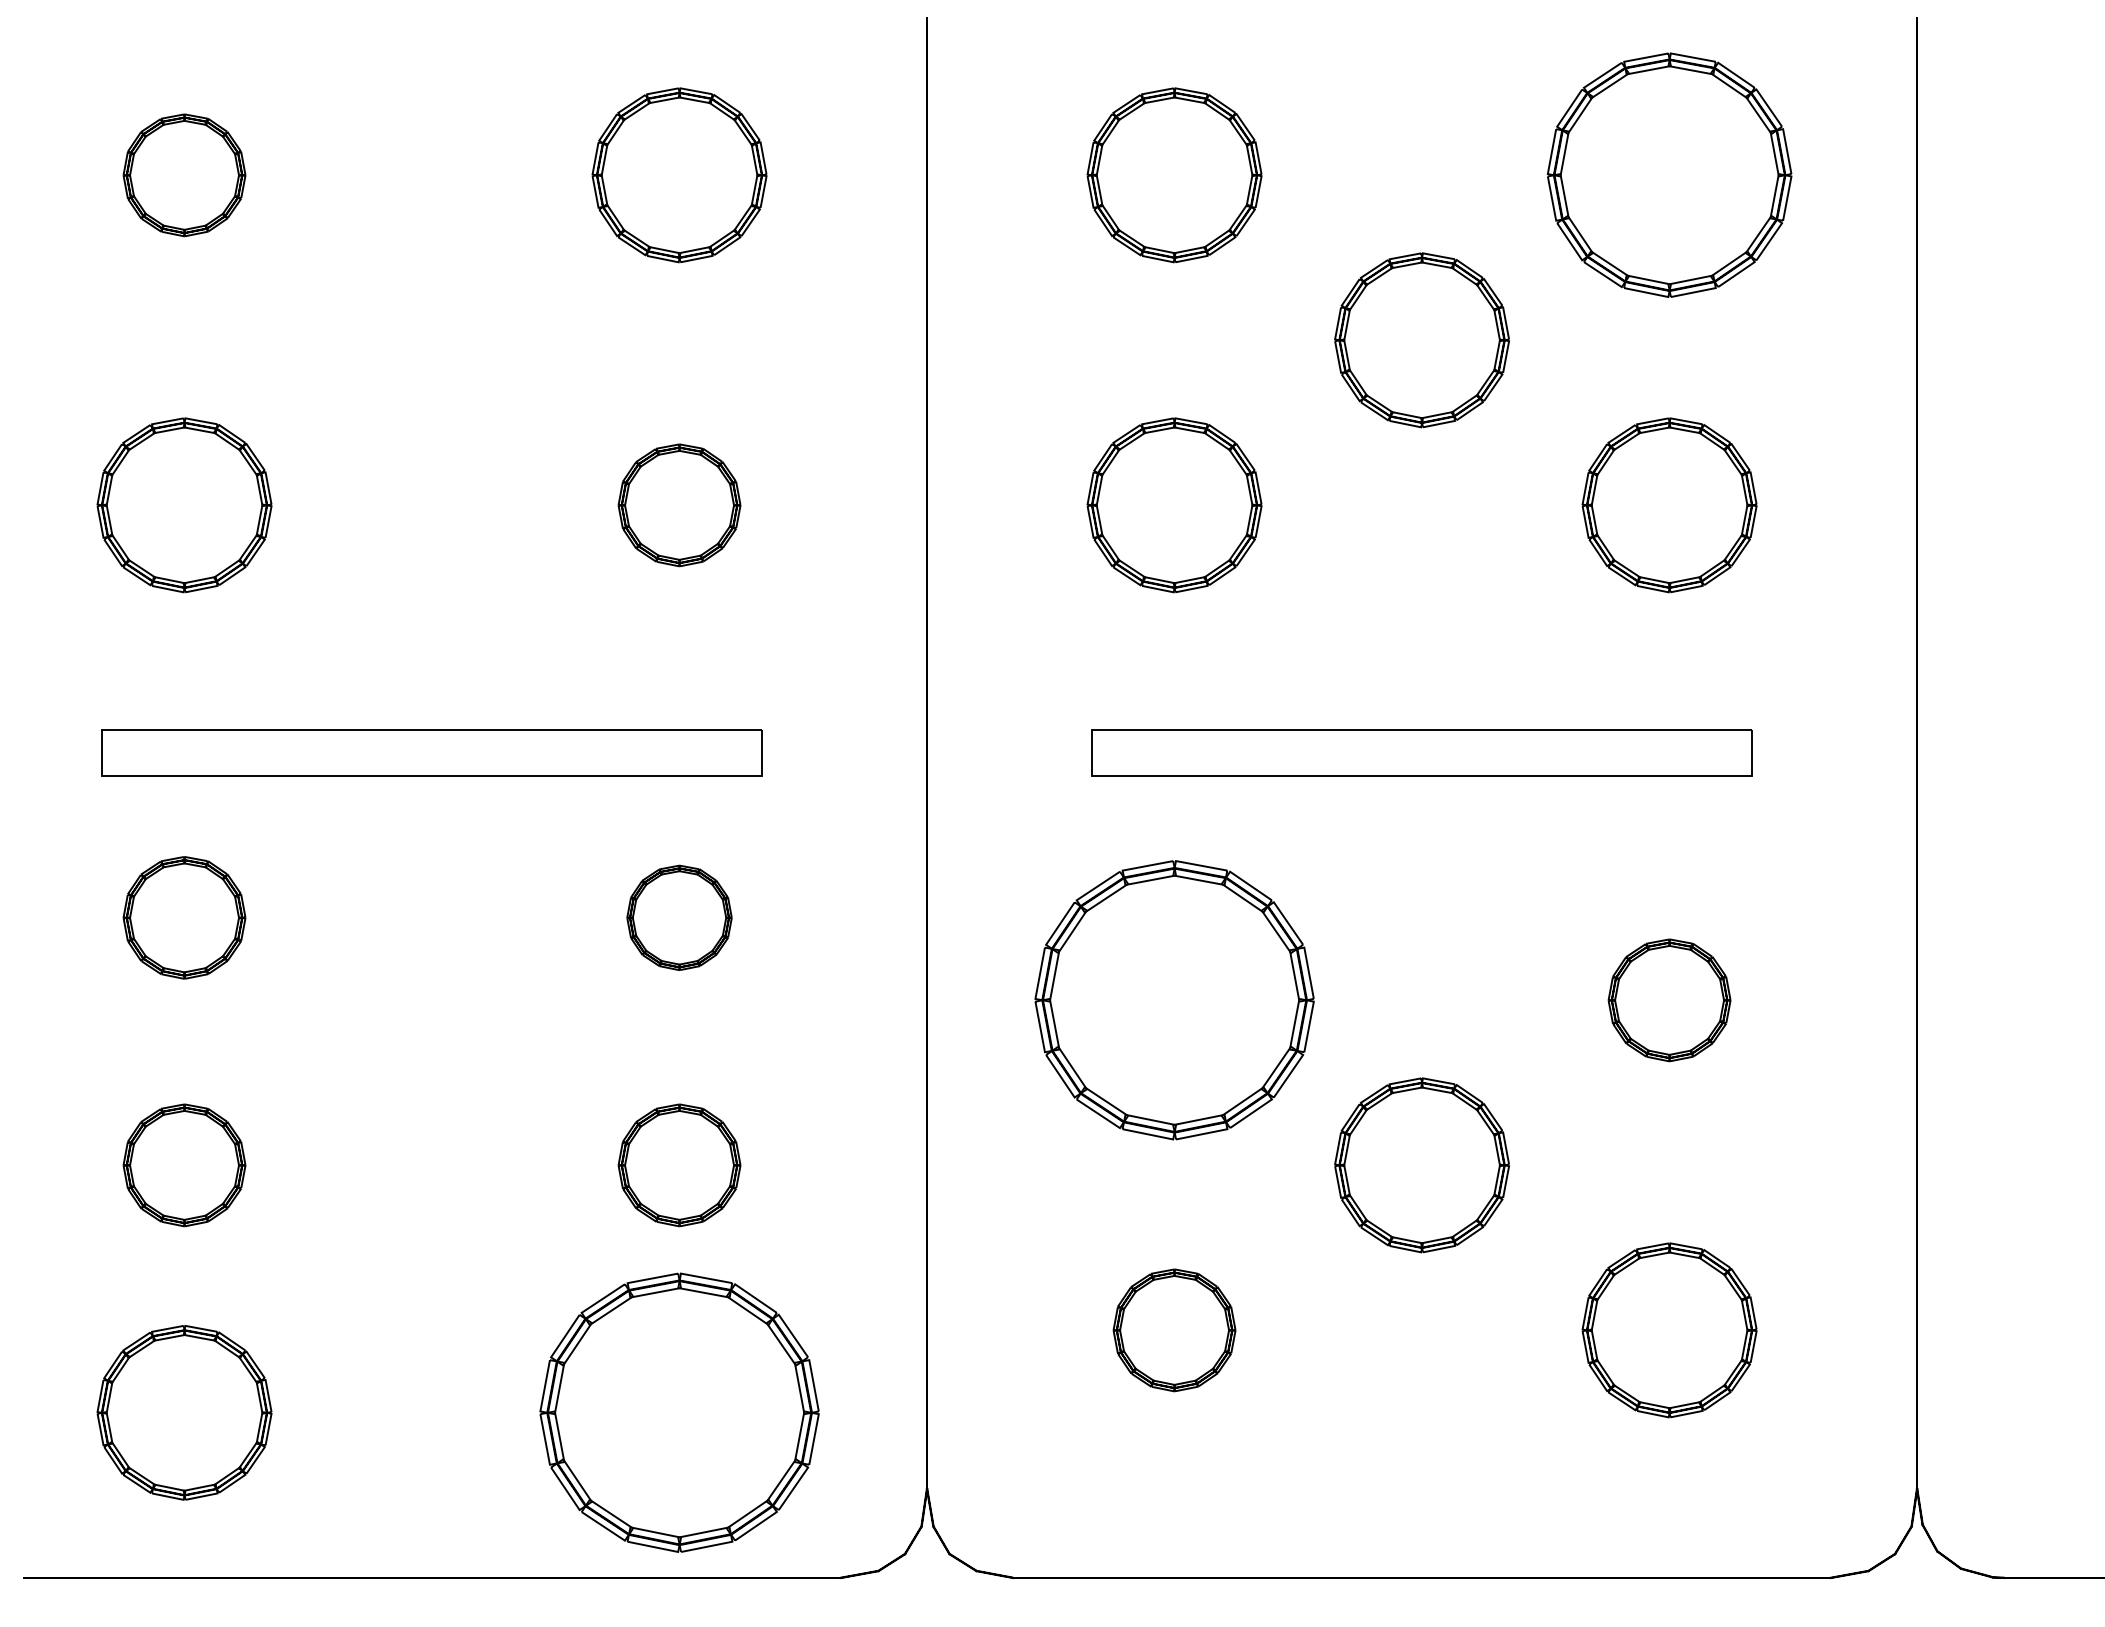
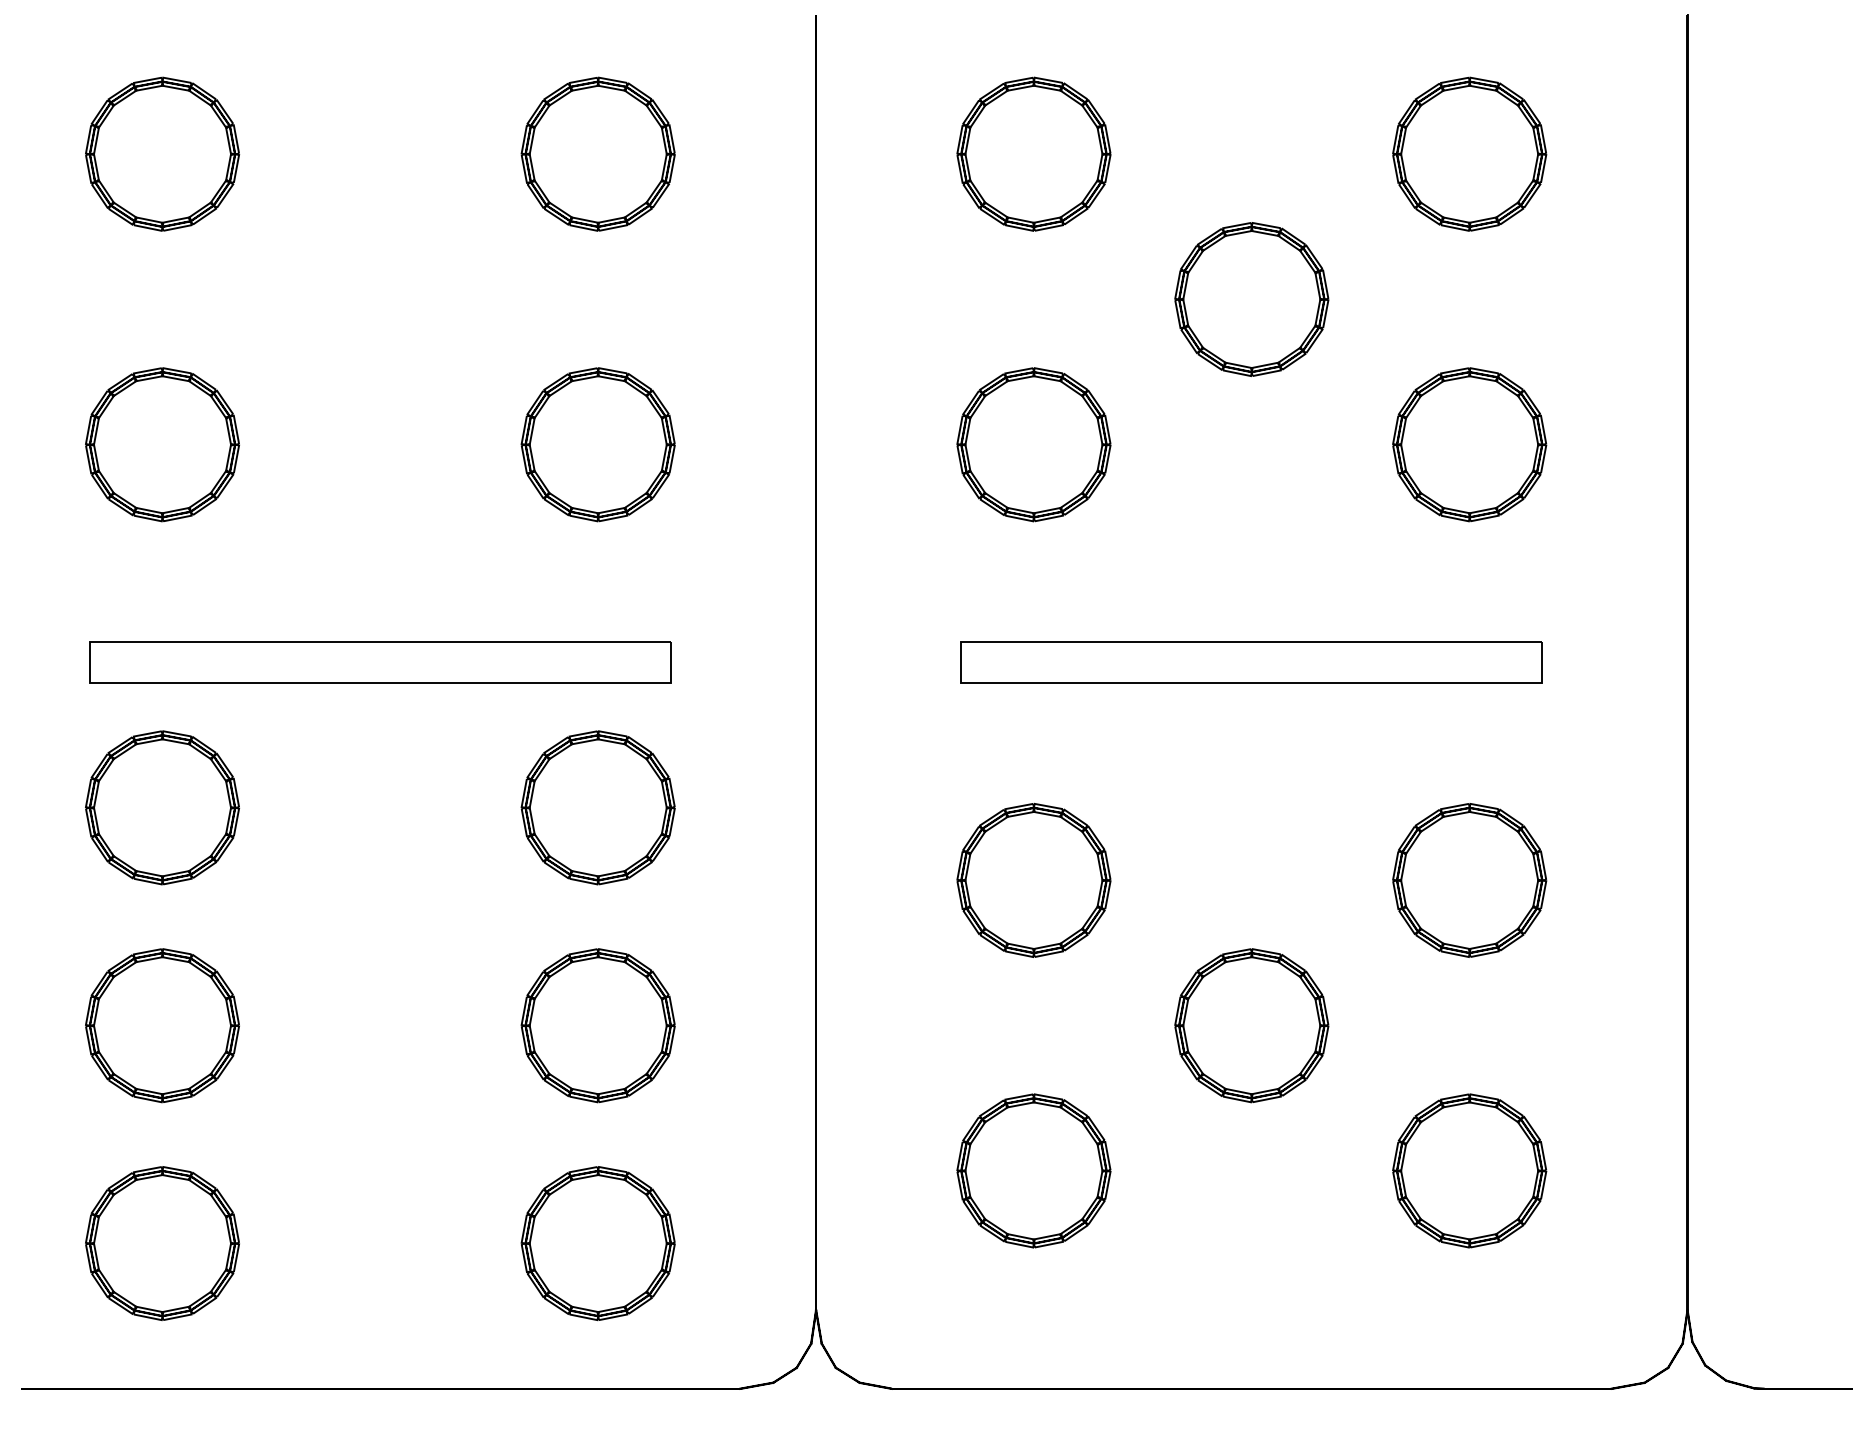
part: (184, 175) -> (162, 154), size x1.43
part: (1669, 175) -> (1469, 154), size x0.71
part: (679, 505) -> (598, 444), size x1.43
part: (184, 917) -> (162, 807), size x1.43
part: (679, 917) -> (598, 807), size x1.67
part: (1174, 1000) -> (1033, 880), size x0.62
part: (1669, 1000) -> (1469, 880), size x1.43
part: (184, 1165) -> (162, 1025), size x1.43
part: (679, 1165) -> (598, 1025), size x1.43
part: (1174, 1330) -> (1033, 1171), size x1.43
part: (679, 1412) -> (598, 1243), size x0.62

